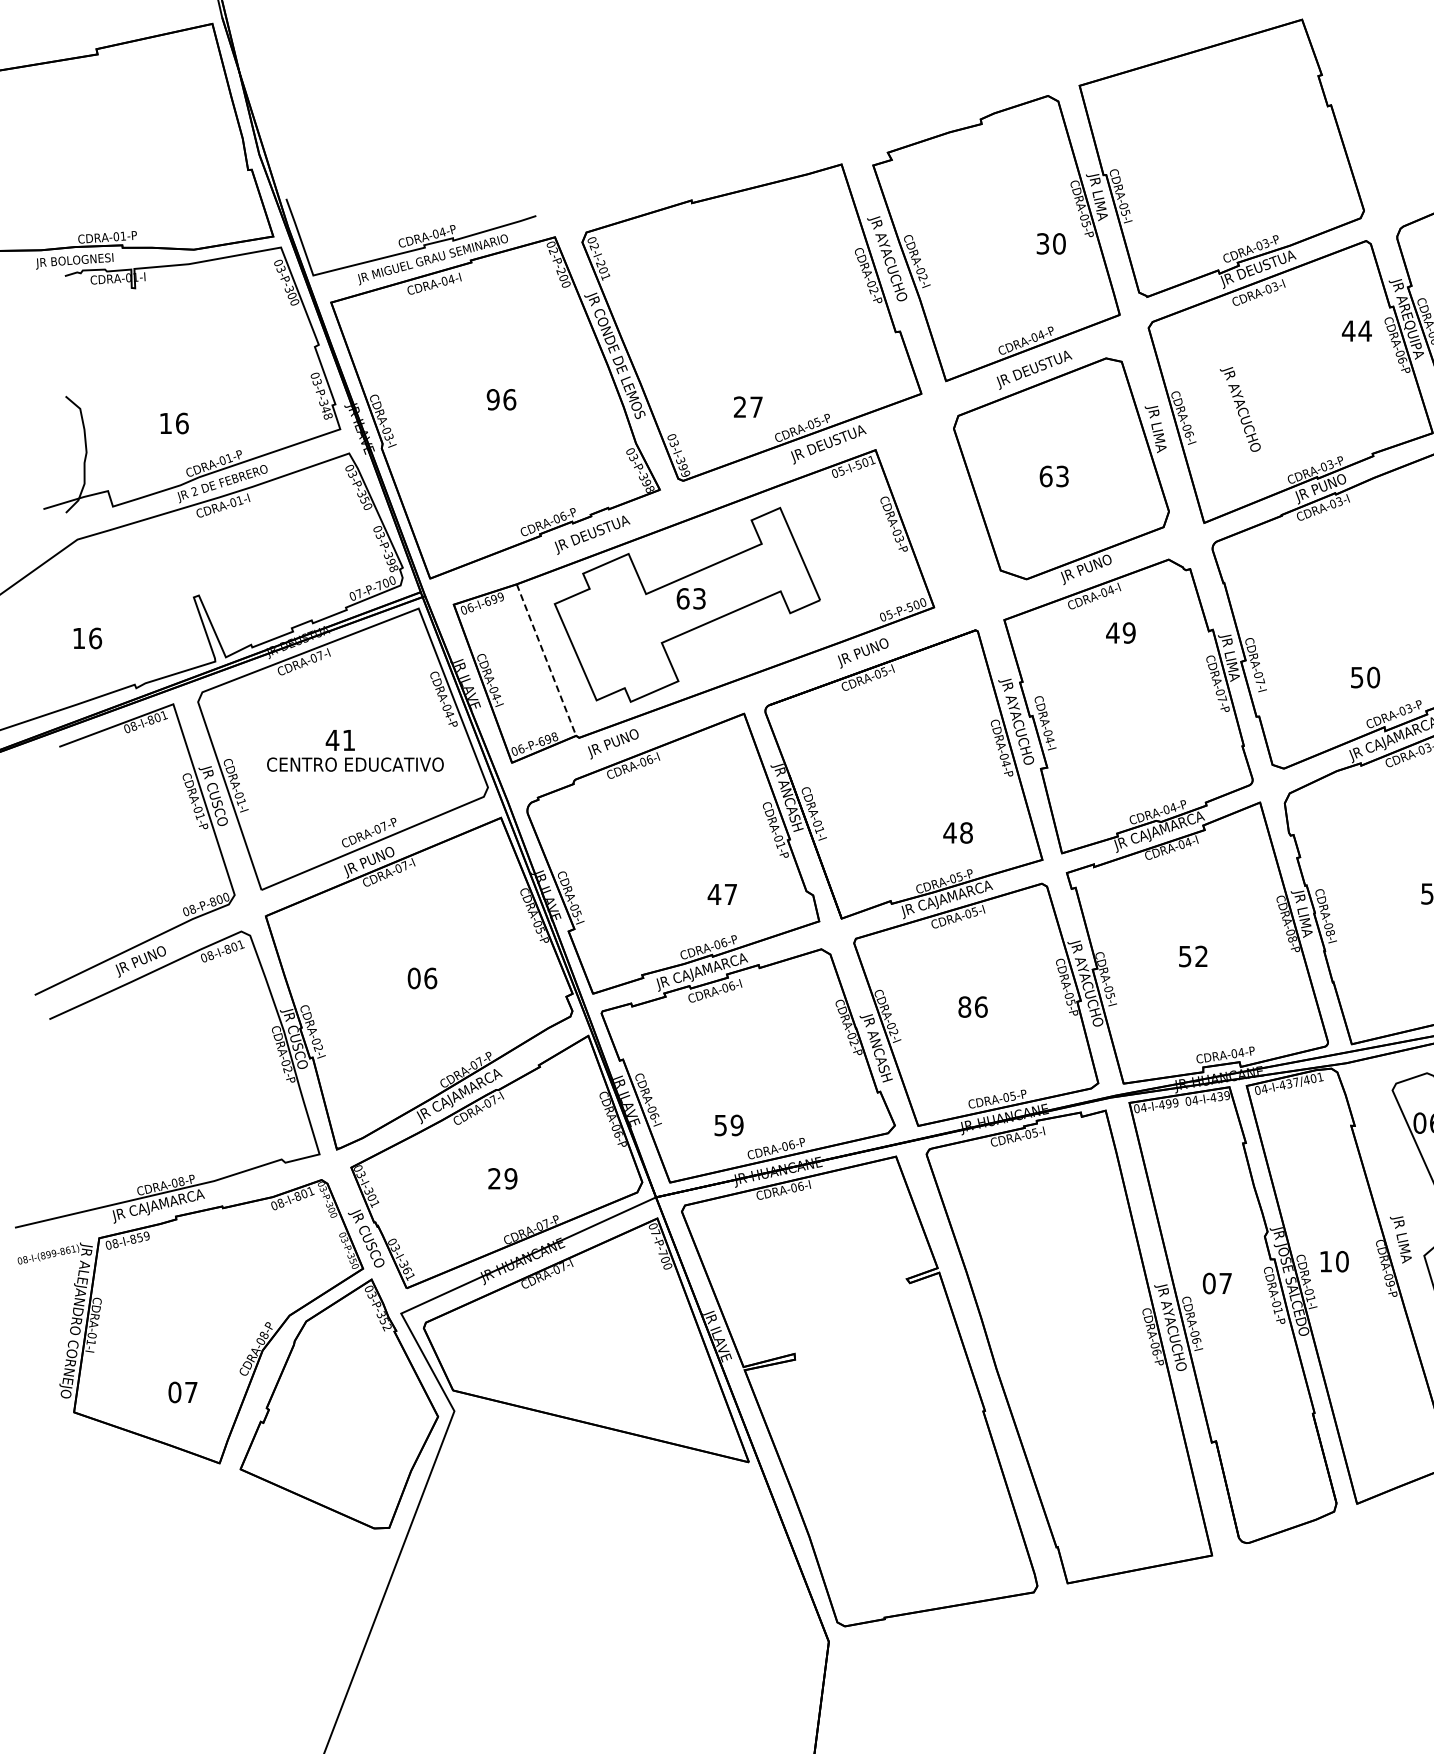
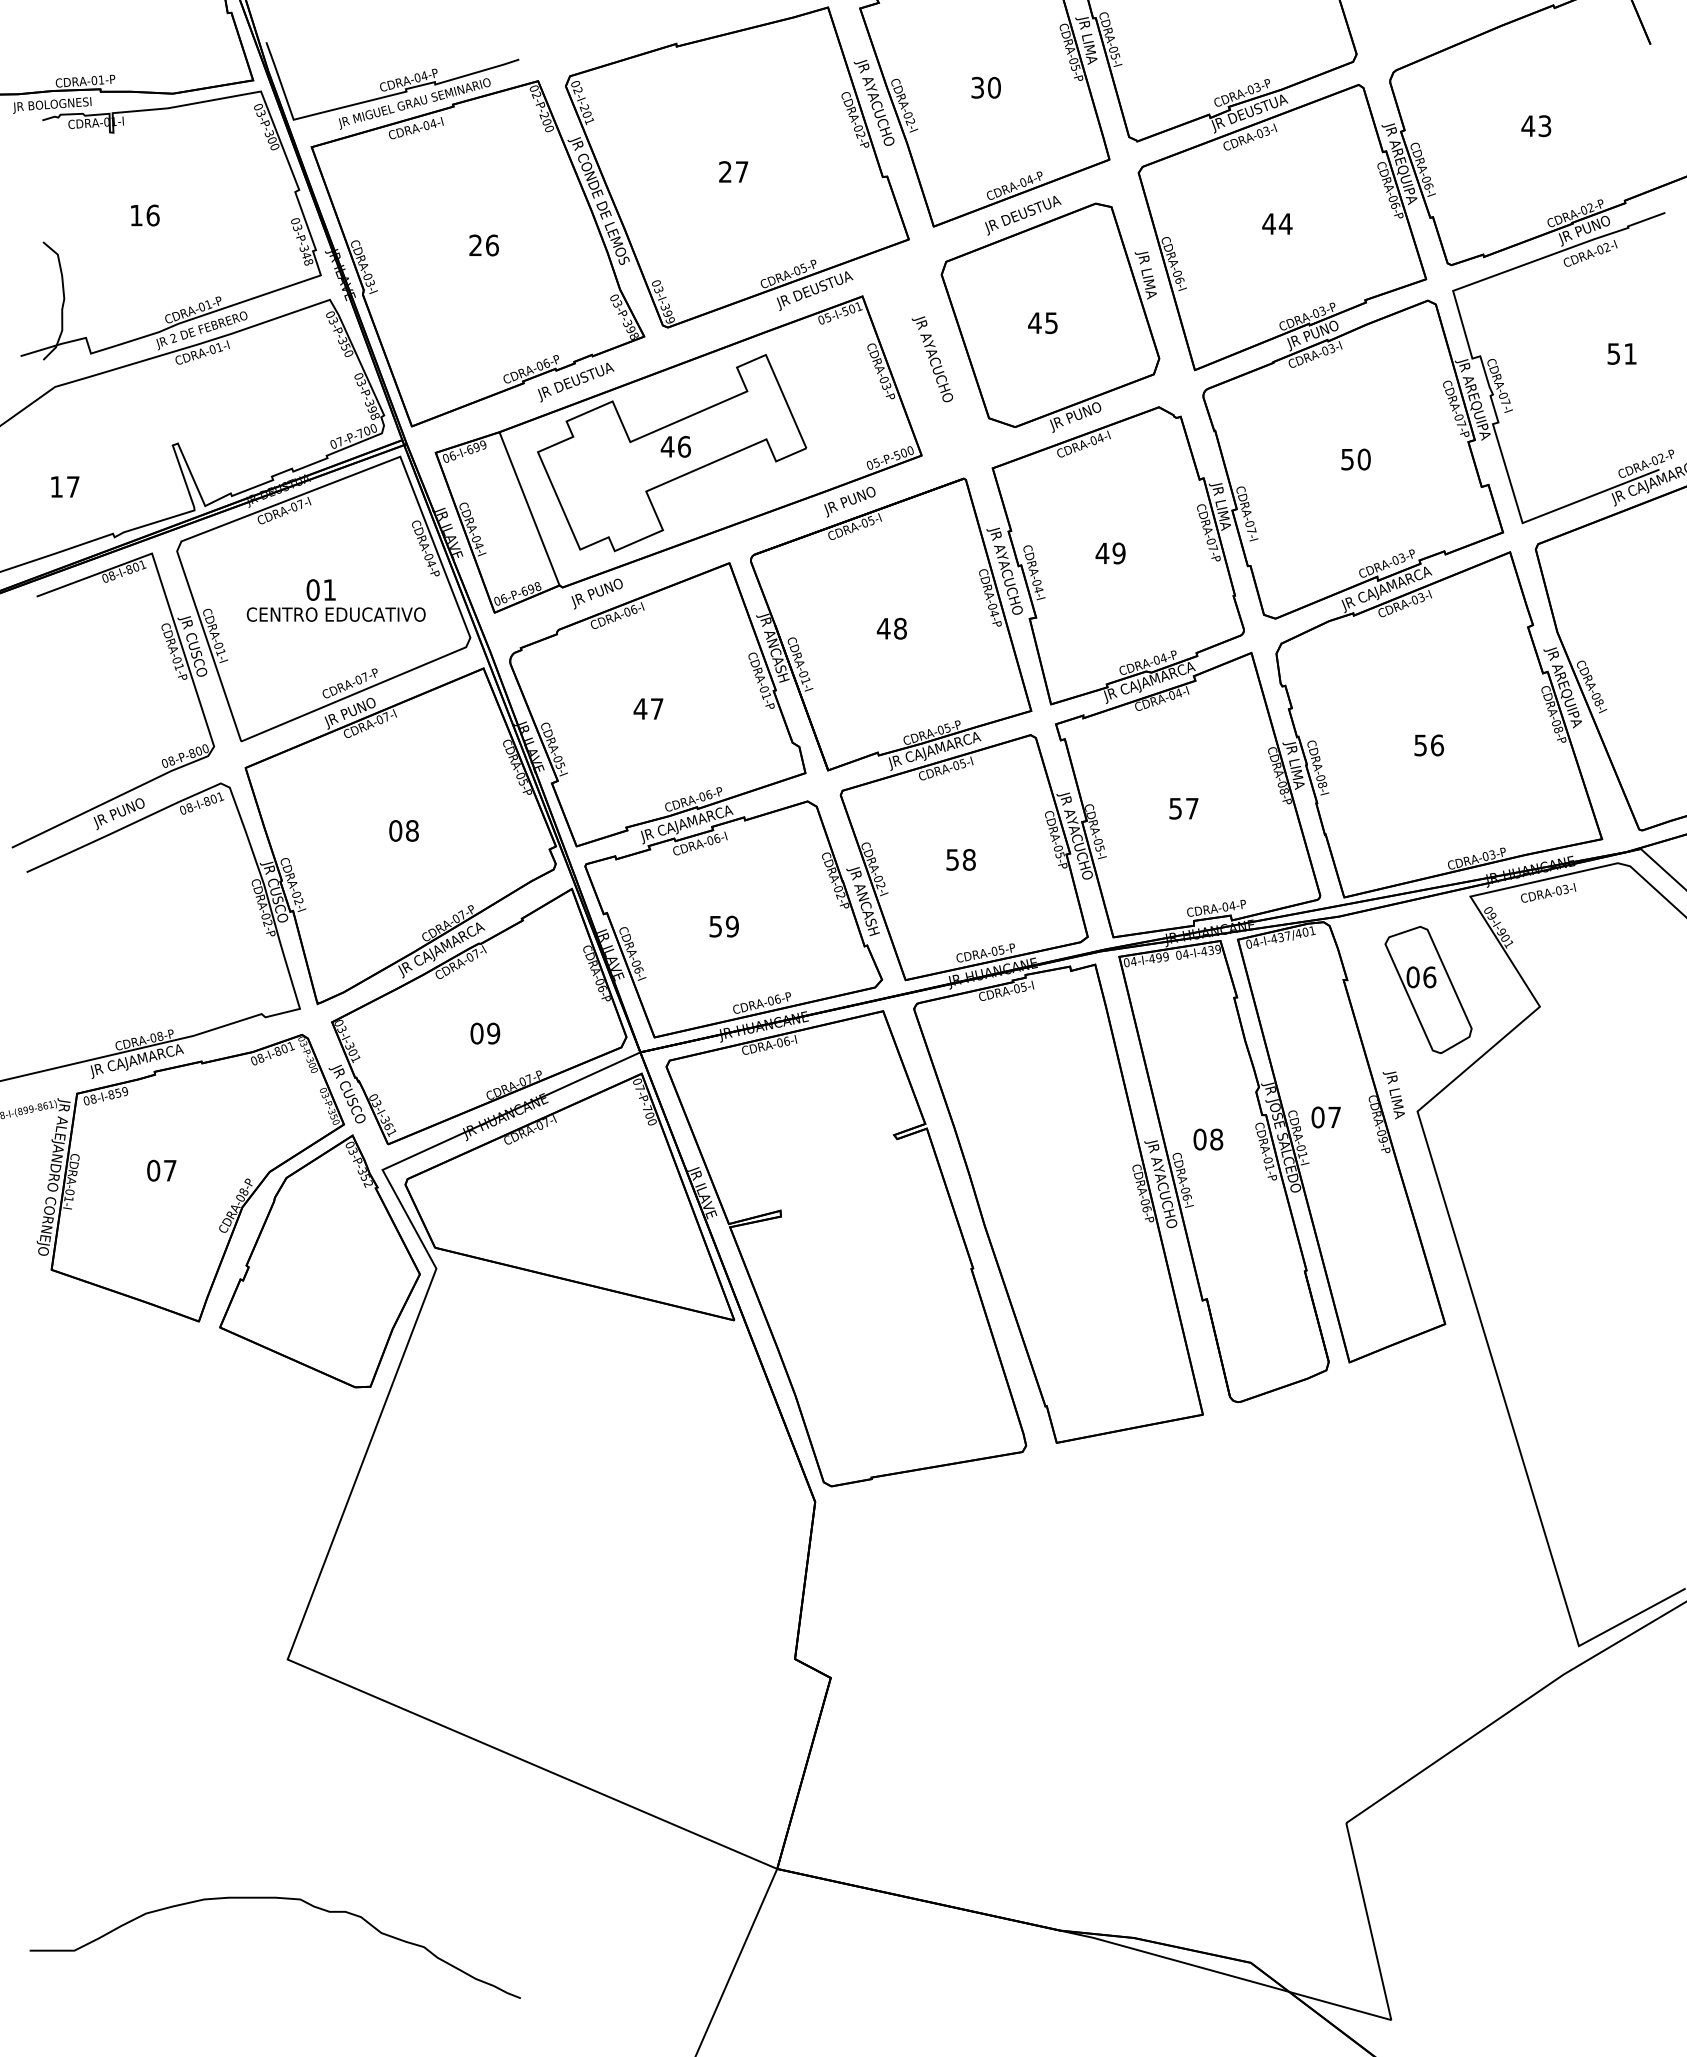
text: (1050, 243) -> (985, 87), moved
text: (1357, 330) -> (1277, 223), moved
text: (493, 399) -> (475, 245), 96 -> 26
text: (748, 406) -> (733, 171), moved
text: (1239, 409) -> (931, 359), moved
text: (174, 423) -> (145, 215), moved
text: (1053, 476) -> (1042, 323), 63 -> 45
text: (690, 598) -> (675, 446), 63 -> 46
text: (1120, 633) -> (1110, 553), moved
text: (94, 637) -> (72, 486), 16 -> 17
line: (546, 660) -> (529, 509), dashed -> solid
text: (1364, 677) -> (1355, 459), moved
text: (331, 739) -> (312, 589), 41 -> 01
text: (957, 832) -> (891, 628), moved
text: (722, 894) -> (648, 708), moved
text: (1201, 956) -> (1192, 808), 52 -> 57
text: (430, 978) -> (412, 830), 06 -> 08
text: (972, 1006) -> (960, 859), 86 -> 58
text: (728, 1125) -> (723, 926), moved
text: (494, 1178) -> (476, 1033), 29 -> 09
text: (1334, 1261) -> (1326, 1117), 10 -> 07
text: (1225, 1283) -> (1216, 1139), 07 -> 08
text: (182, 1392) -> (161, 1170), moved

